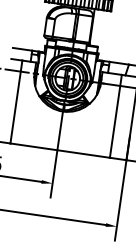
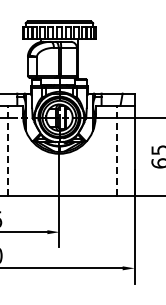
line: (16, 101) -> (8, 150), solid -> dashed
line: (115, 116) -> (116, 150), solid -> dashed

